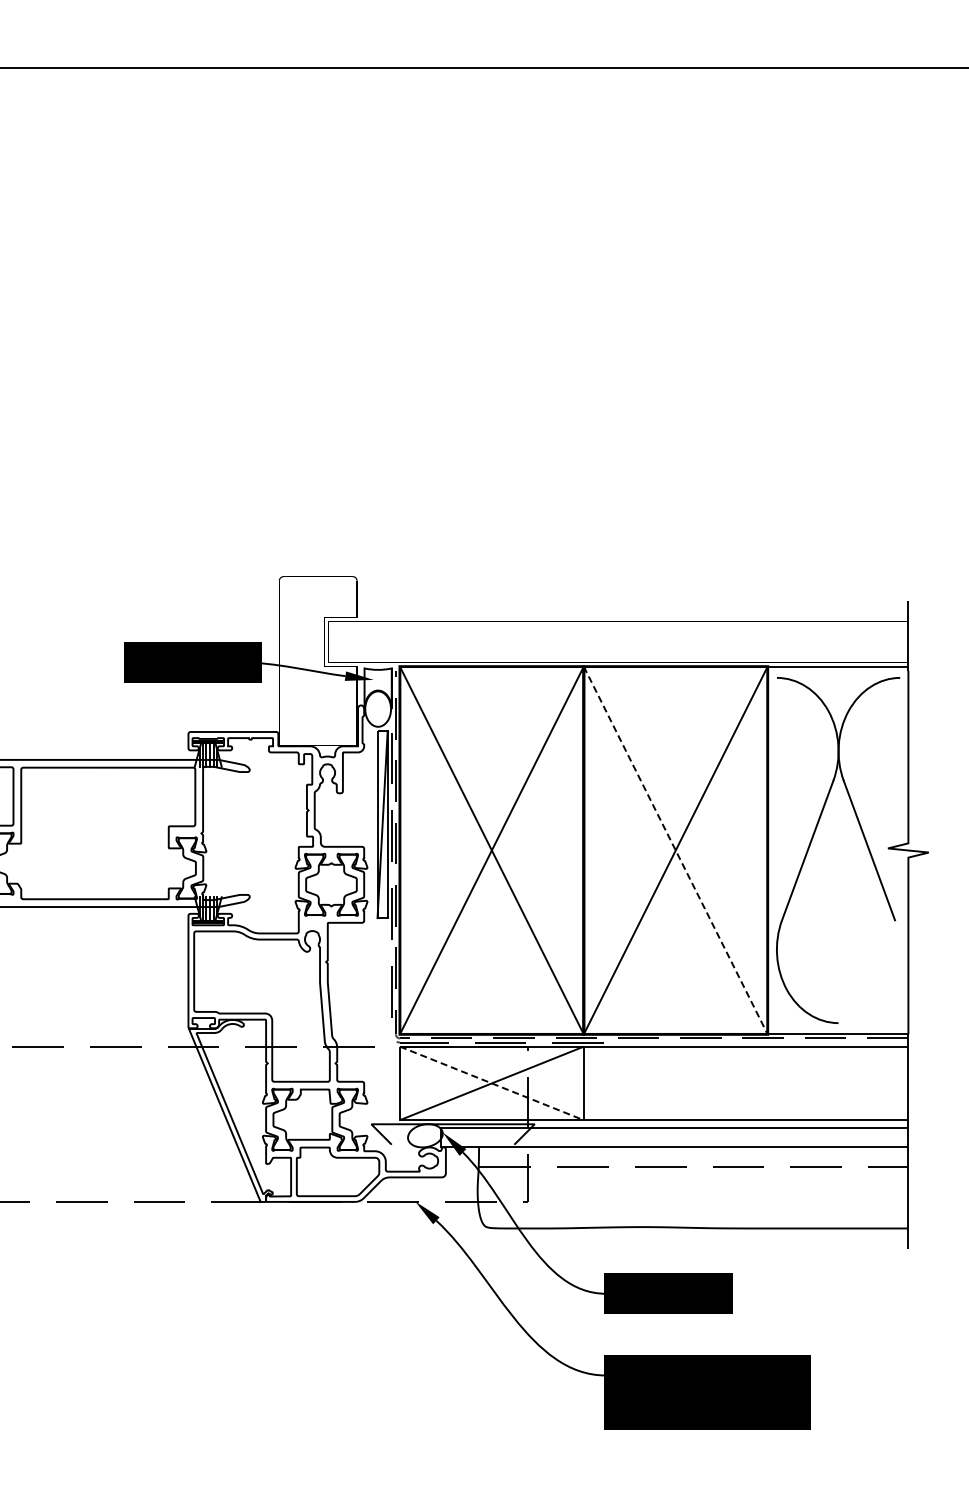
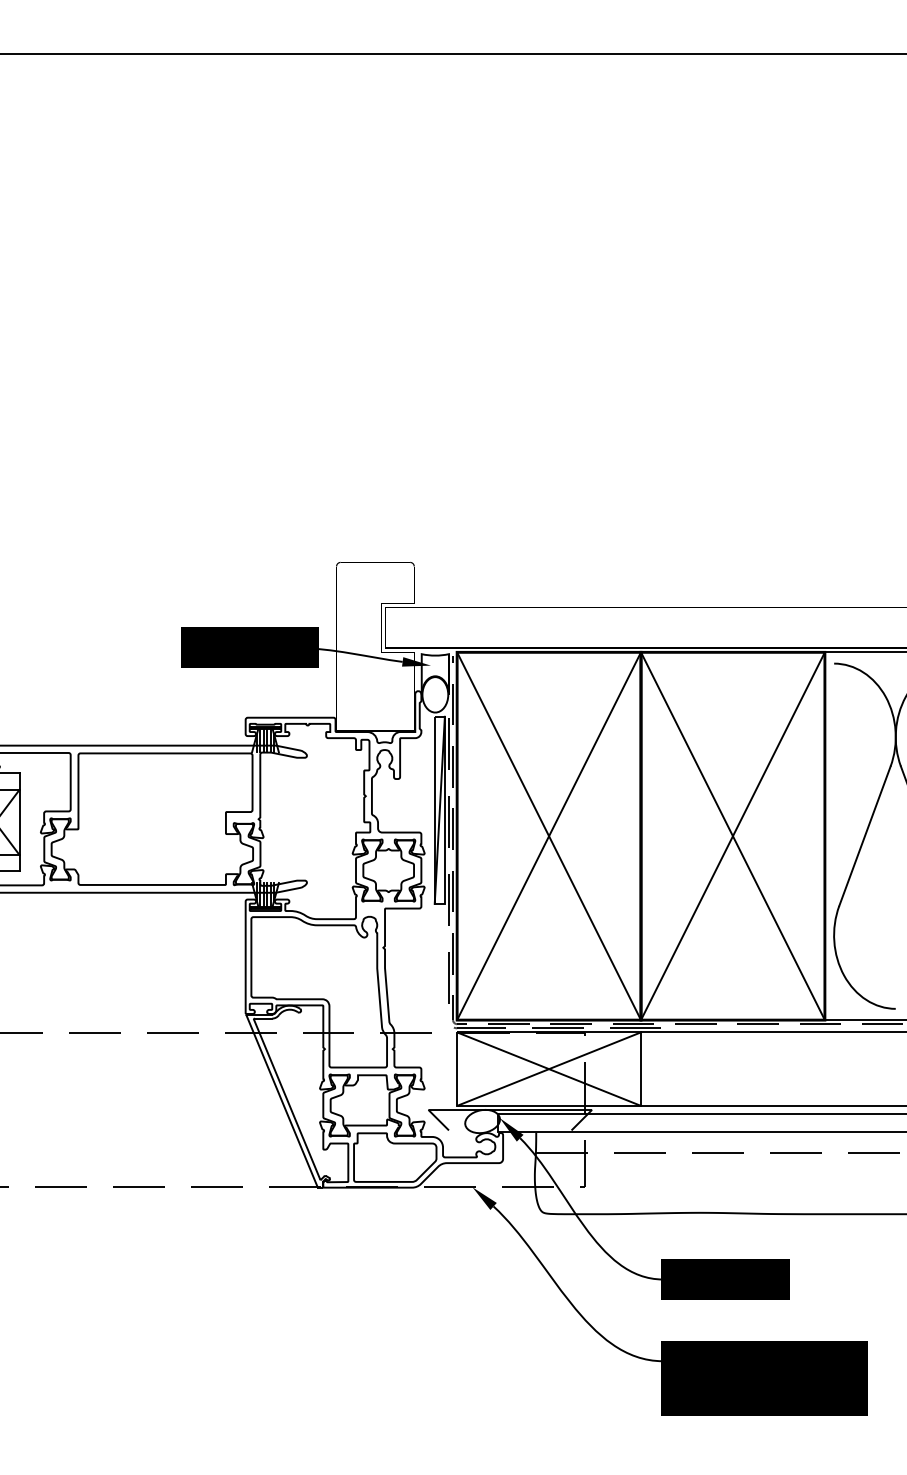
line: (675, 850) -> (732, 836), dashed -> solid
line: (492, 1083) -> (549, 1069), dashed -> solid

